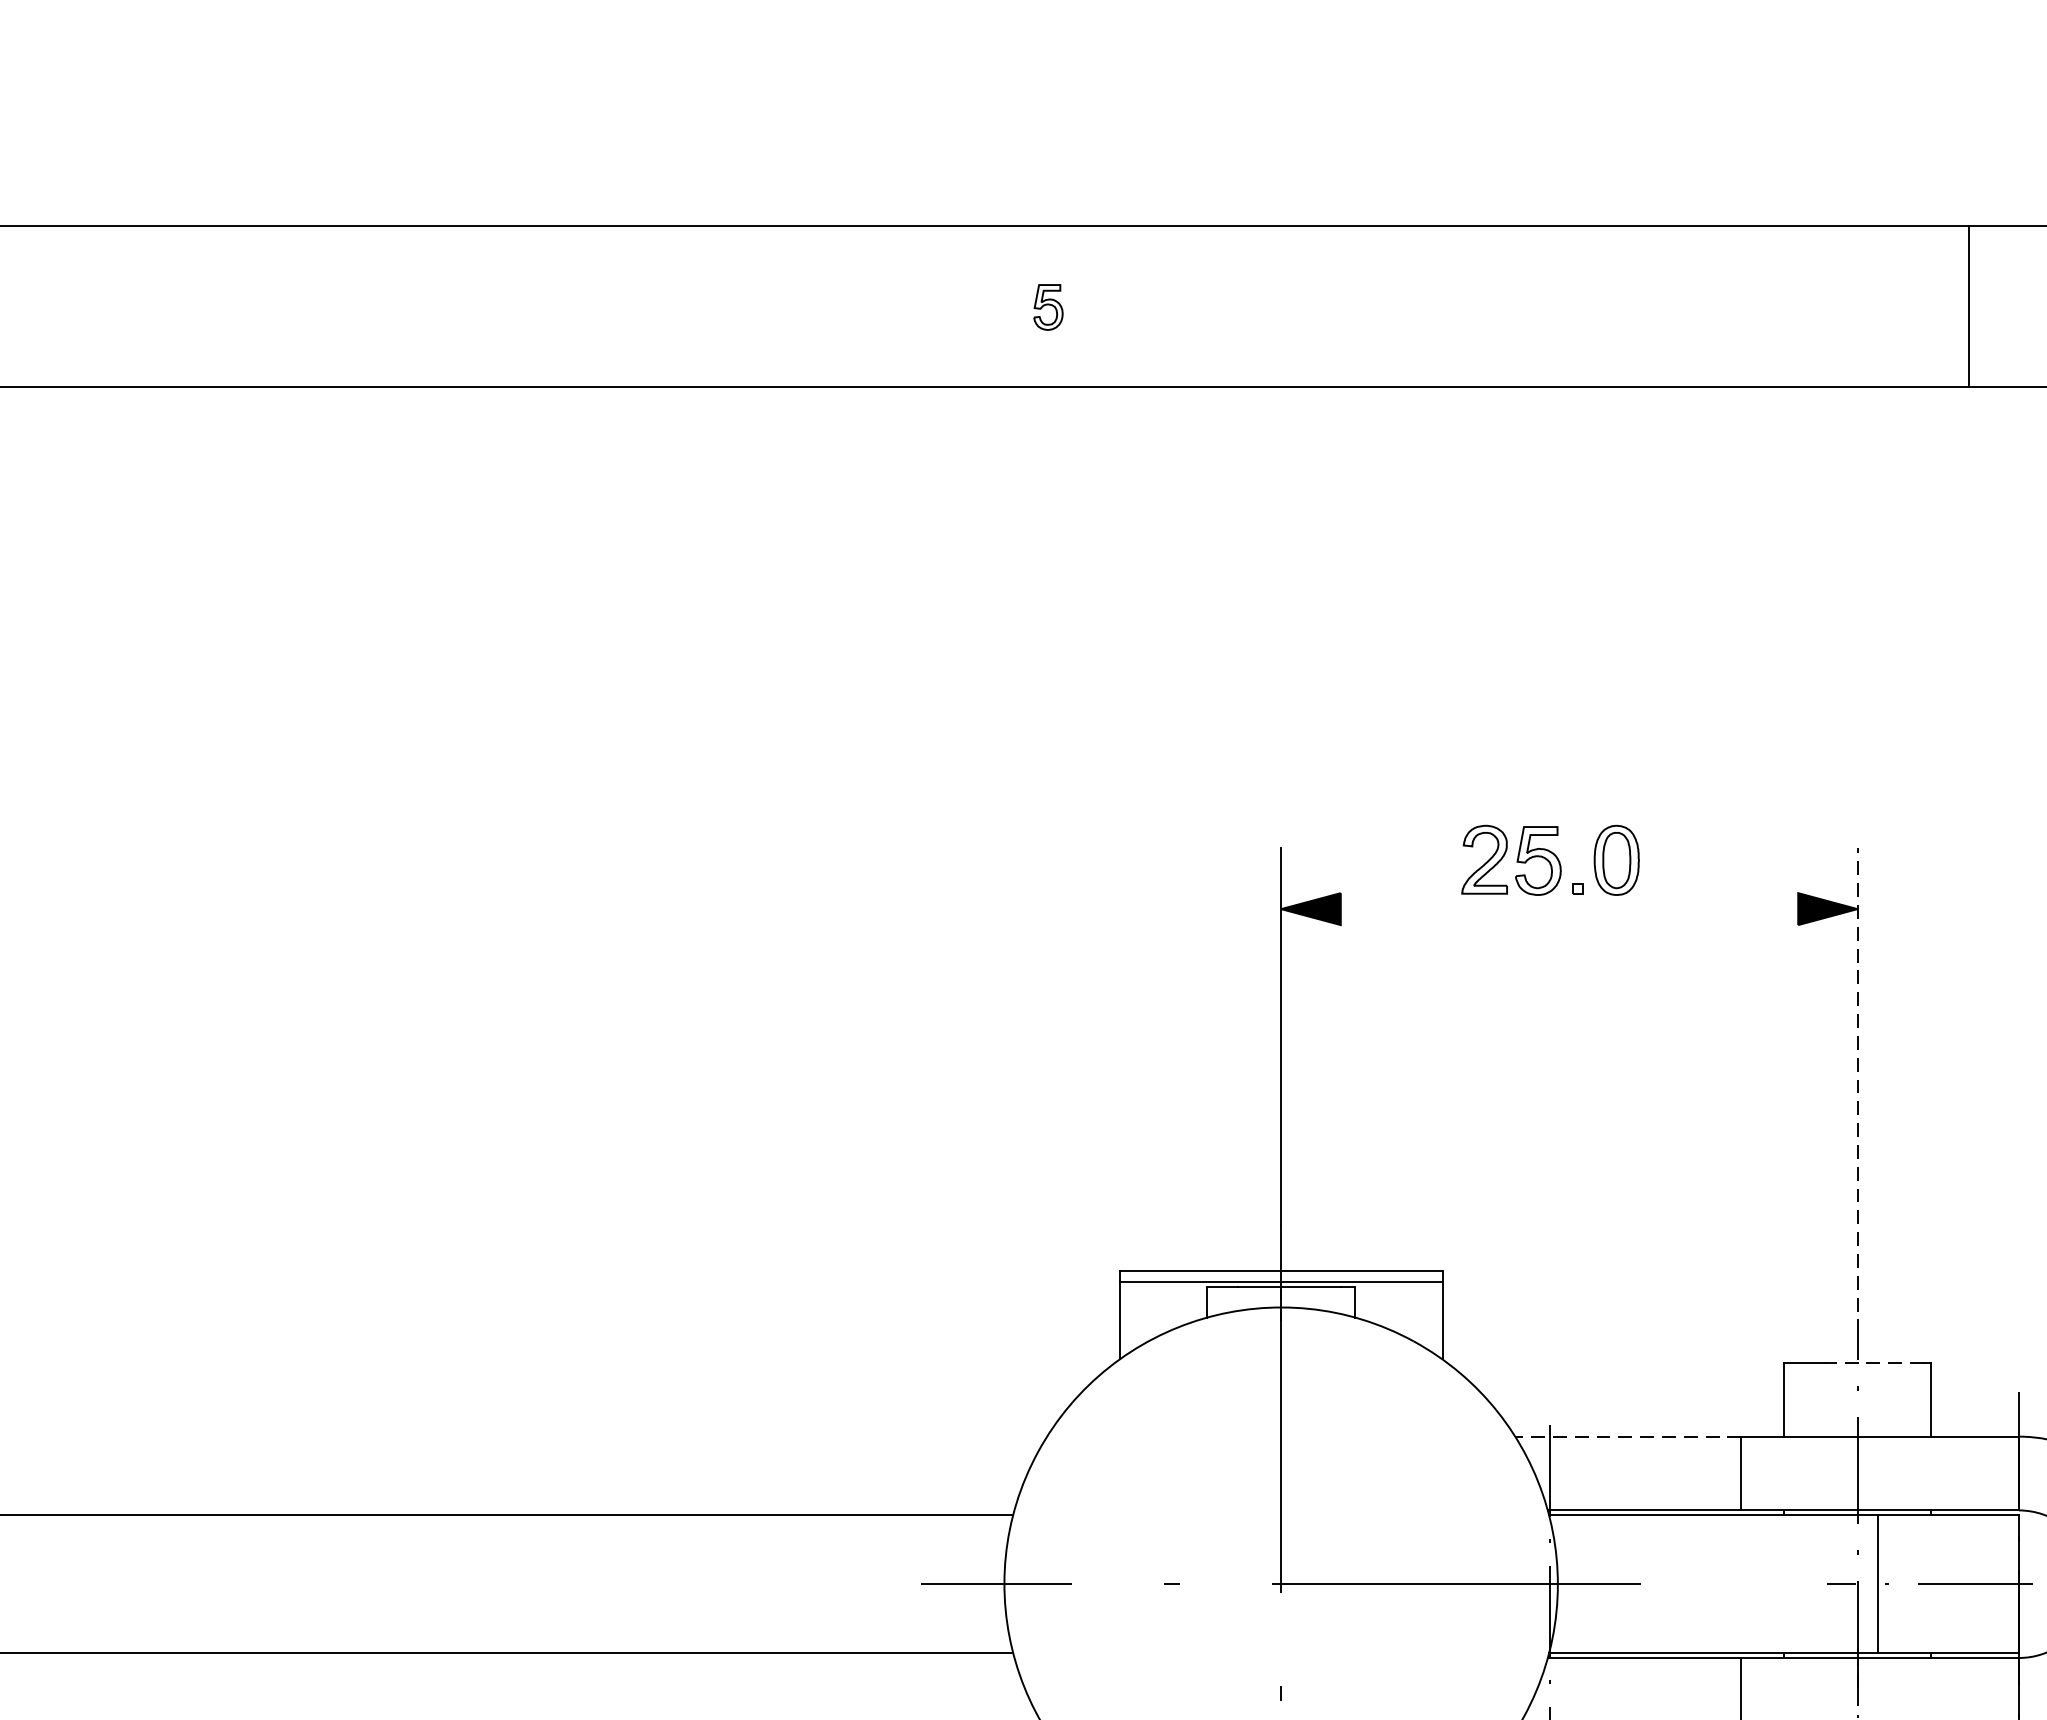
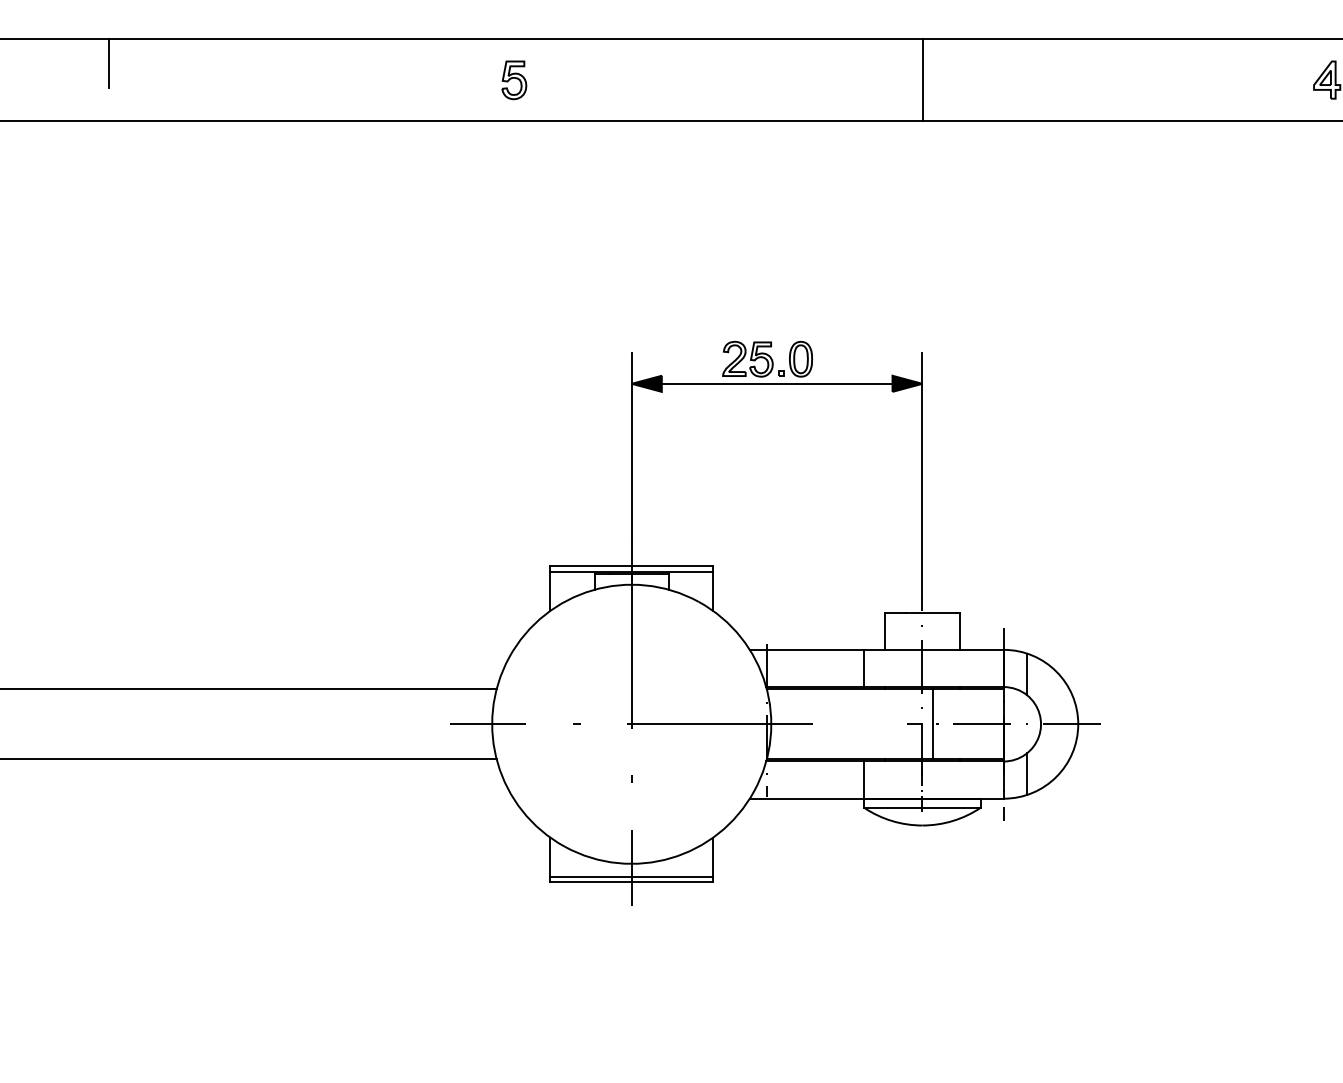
line: (243, 273) -> (108, 63), added
line: (1968, 305) -> (922, 79), moved
part: (1048, 307) -> (514, 80), size x1.67
line: (1568, 908) -> (776, 383), added
line: (1857, 1088) -> (922, 474), dashed -> solid
line: (1875, 1362) -> (931, 612), dashed -> solid
line: (1627, 1435) -> (806, 649), dashed -> solid

